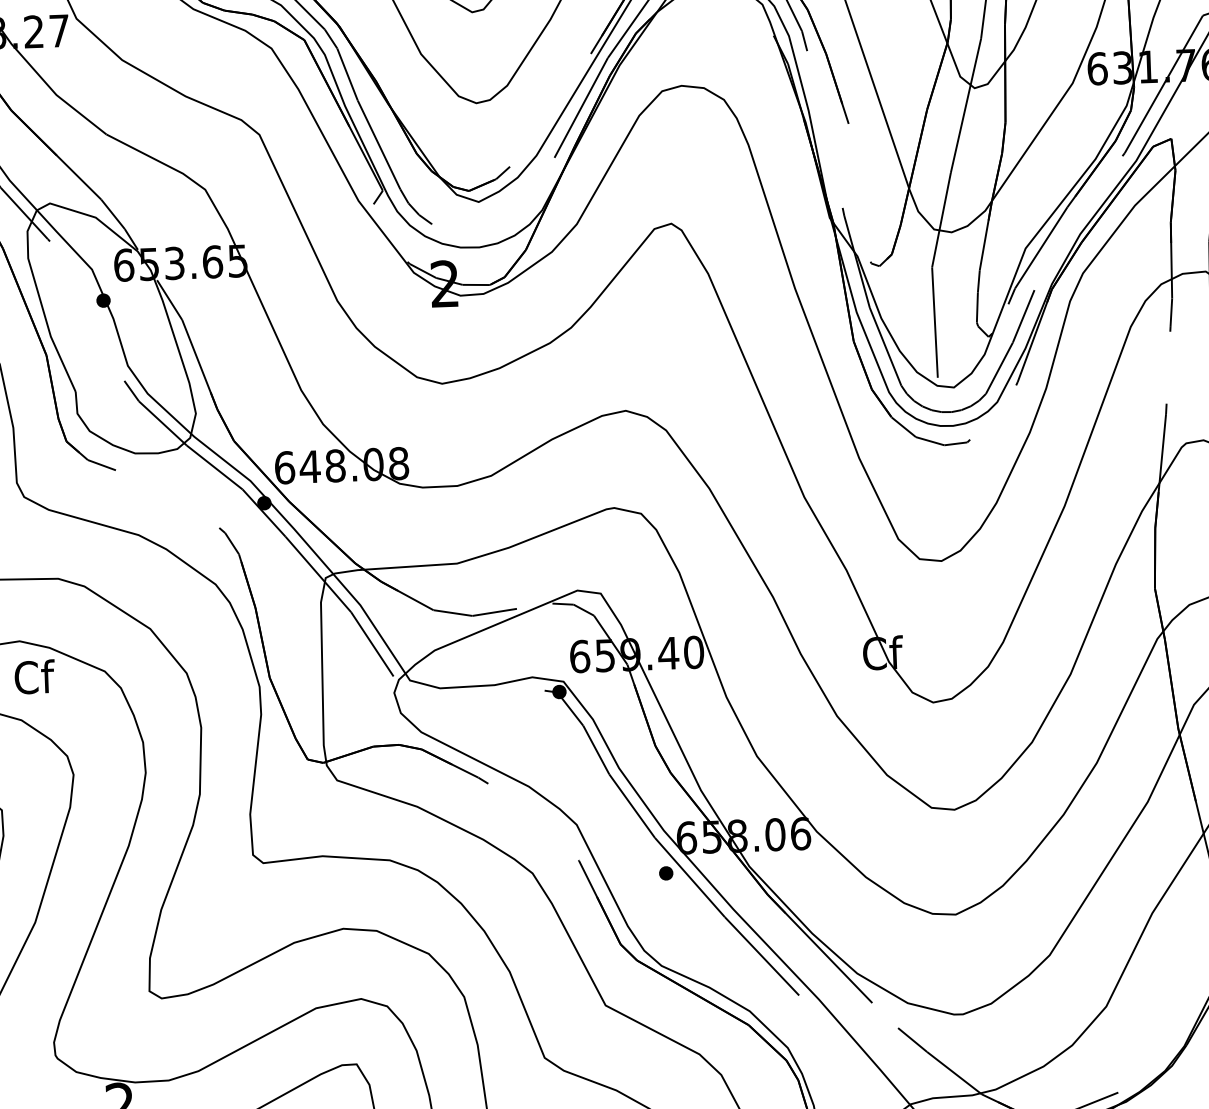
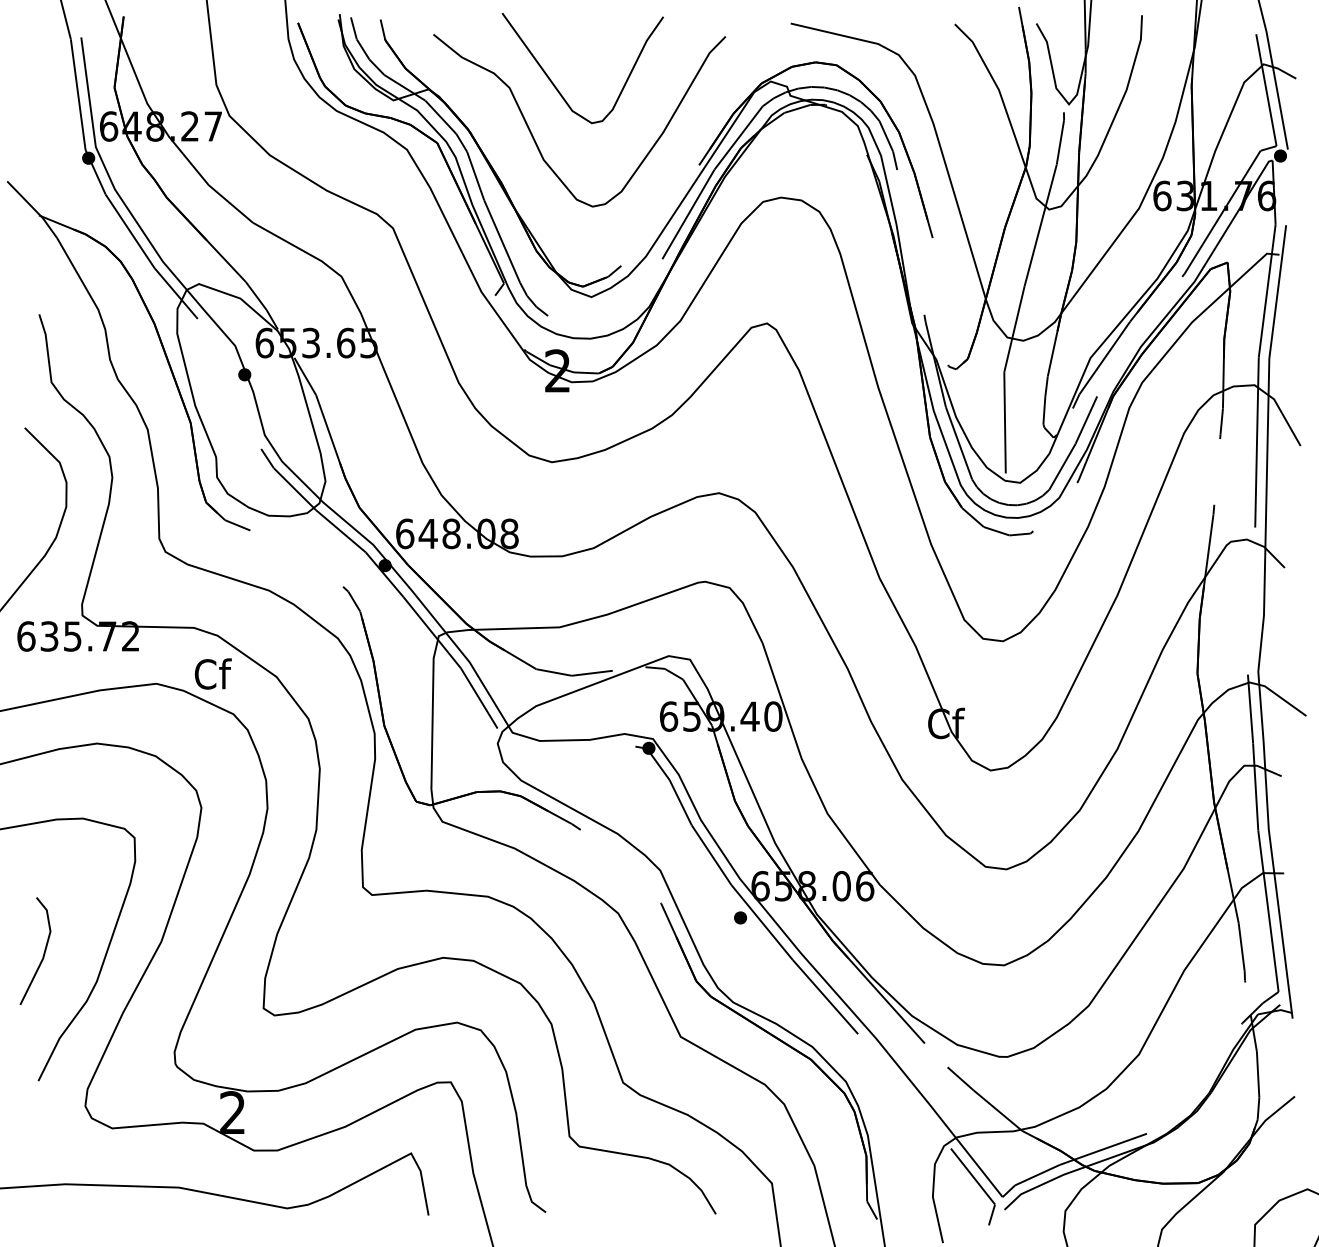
text: (34, 676) -> (212, 673), moved

